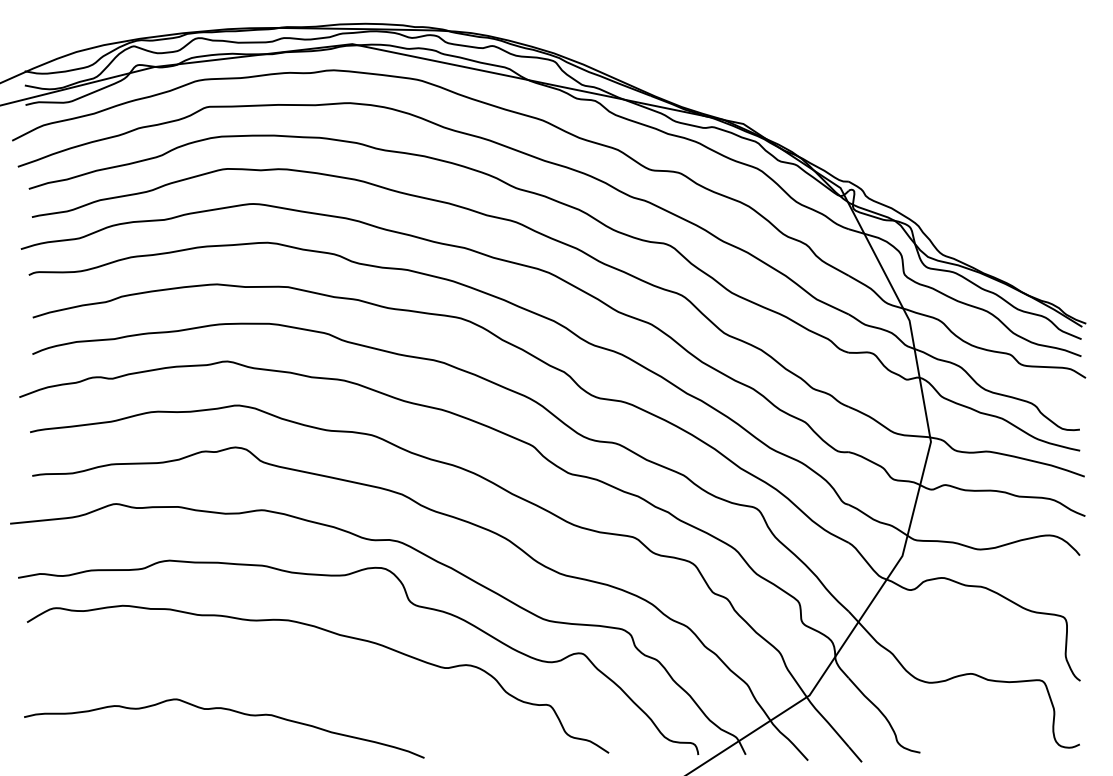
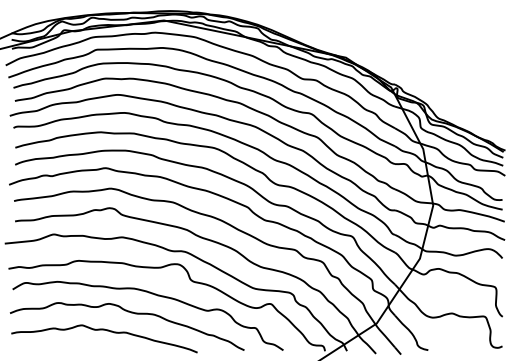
curve: (282, 673) -> (131, 313), added

